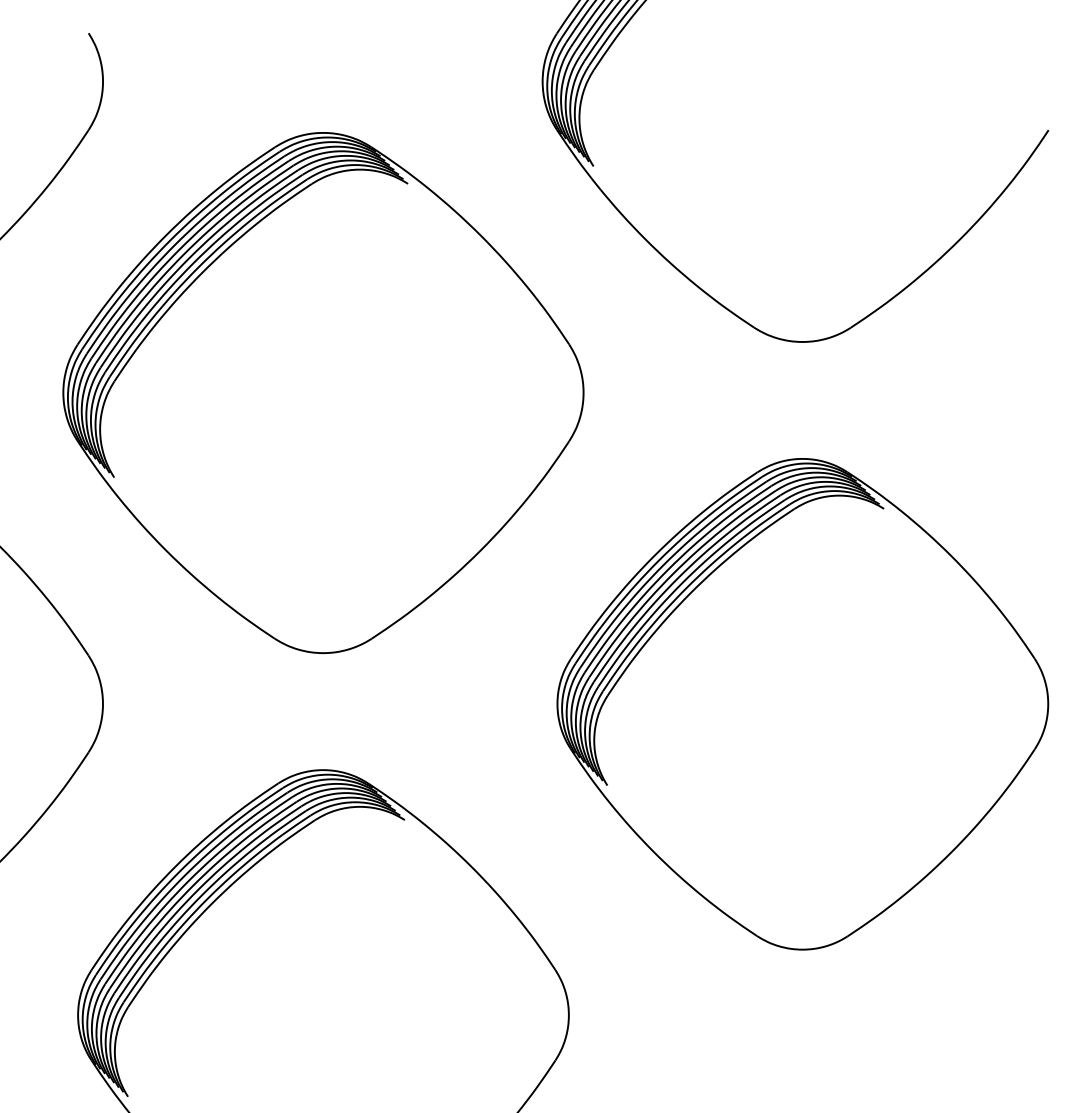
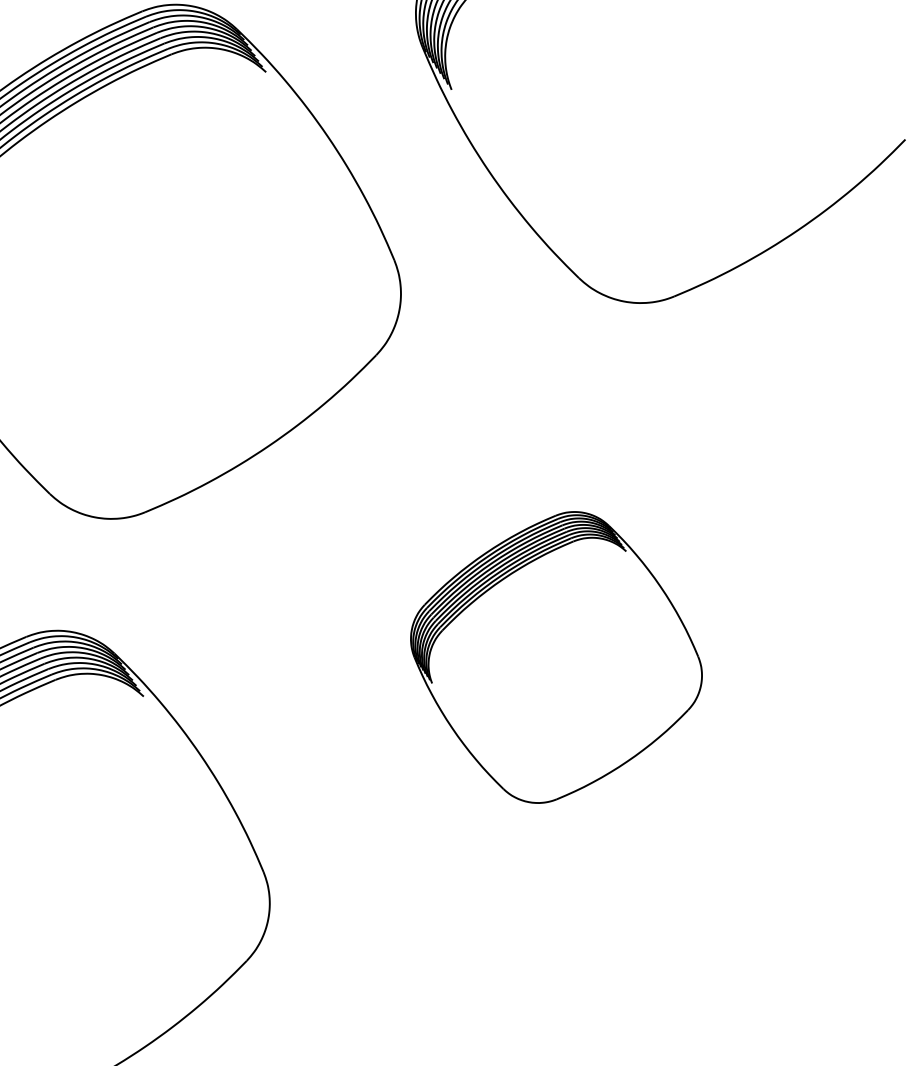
part: (802, 704) -> (556, 657), size x0.6

